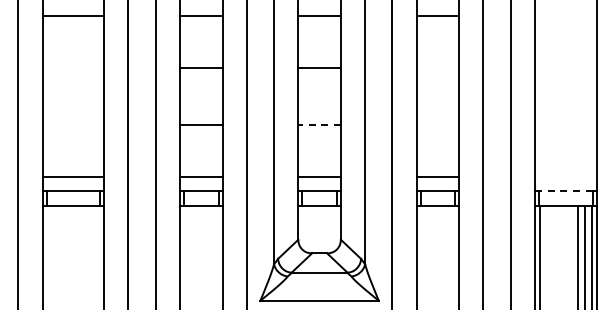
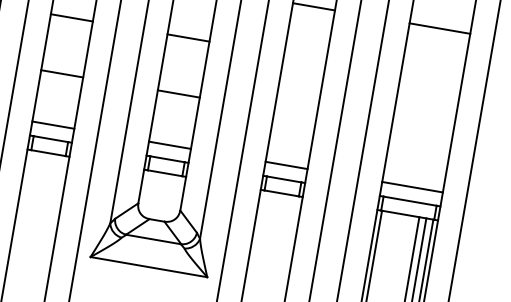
line: (565, 16) -> (439, 28), added
line: (319, 125) -> (178, 94), dashed -> solid
line: (565, 177) -> (412, 187), added
line: (565, 191) -> (409, 201), dashed -> solid

